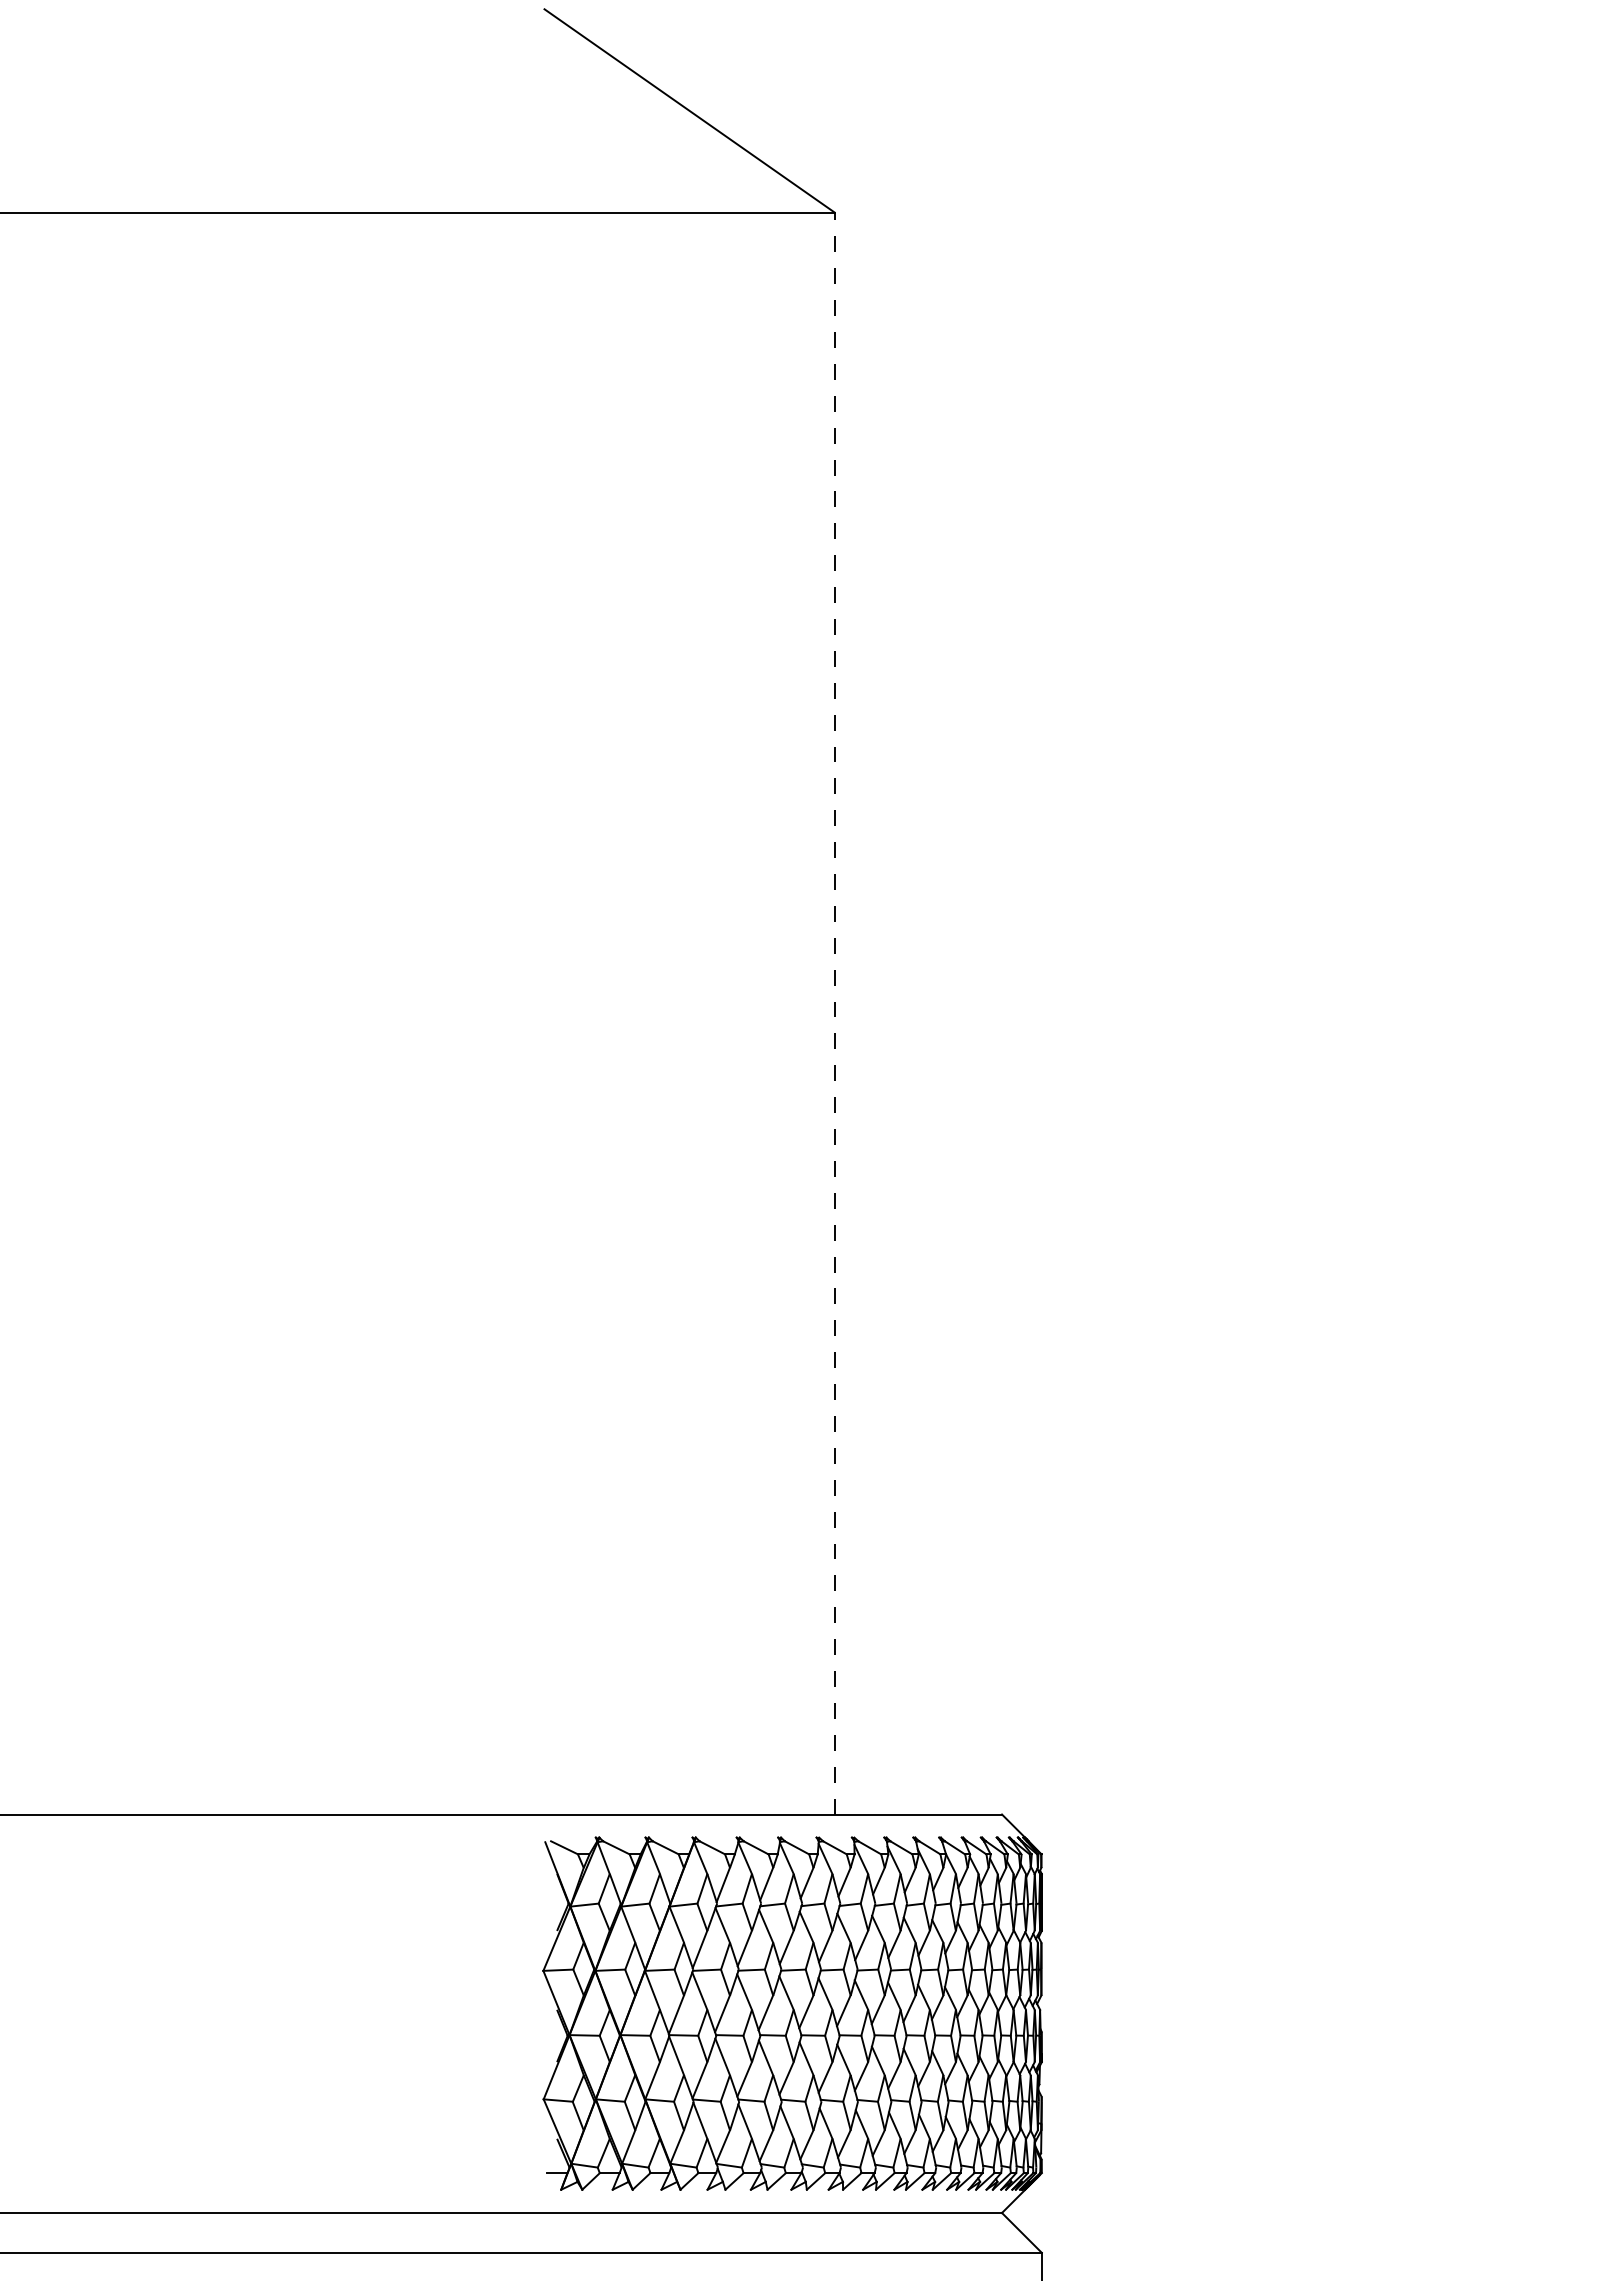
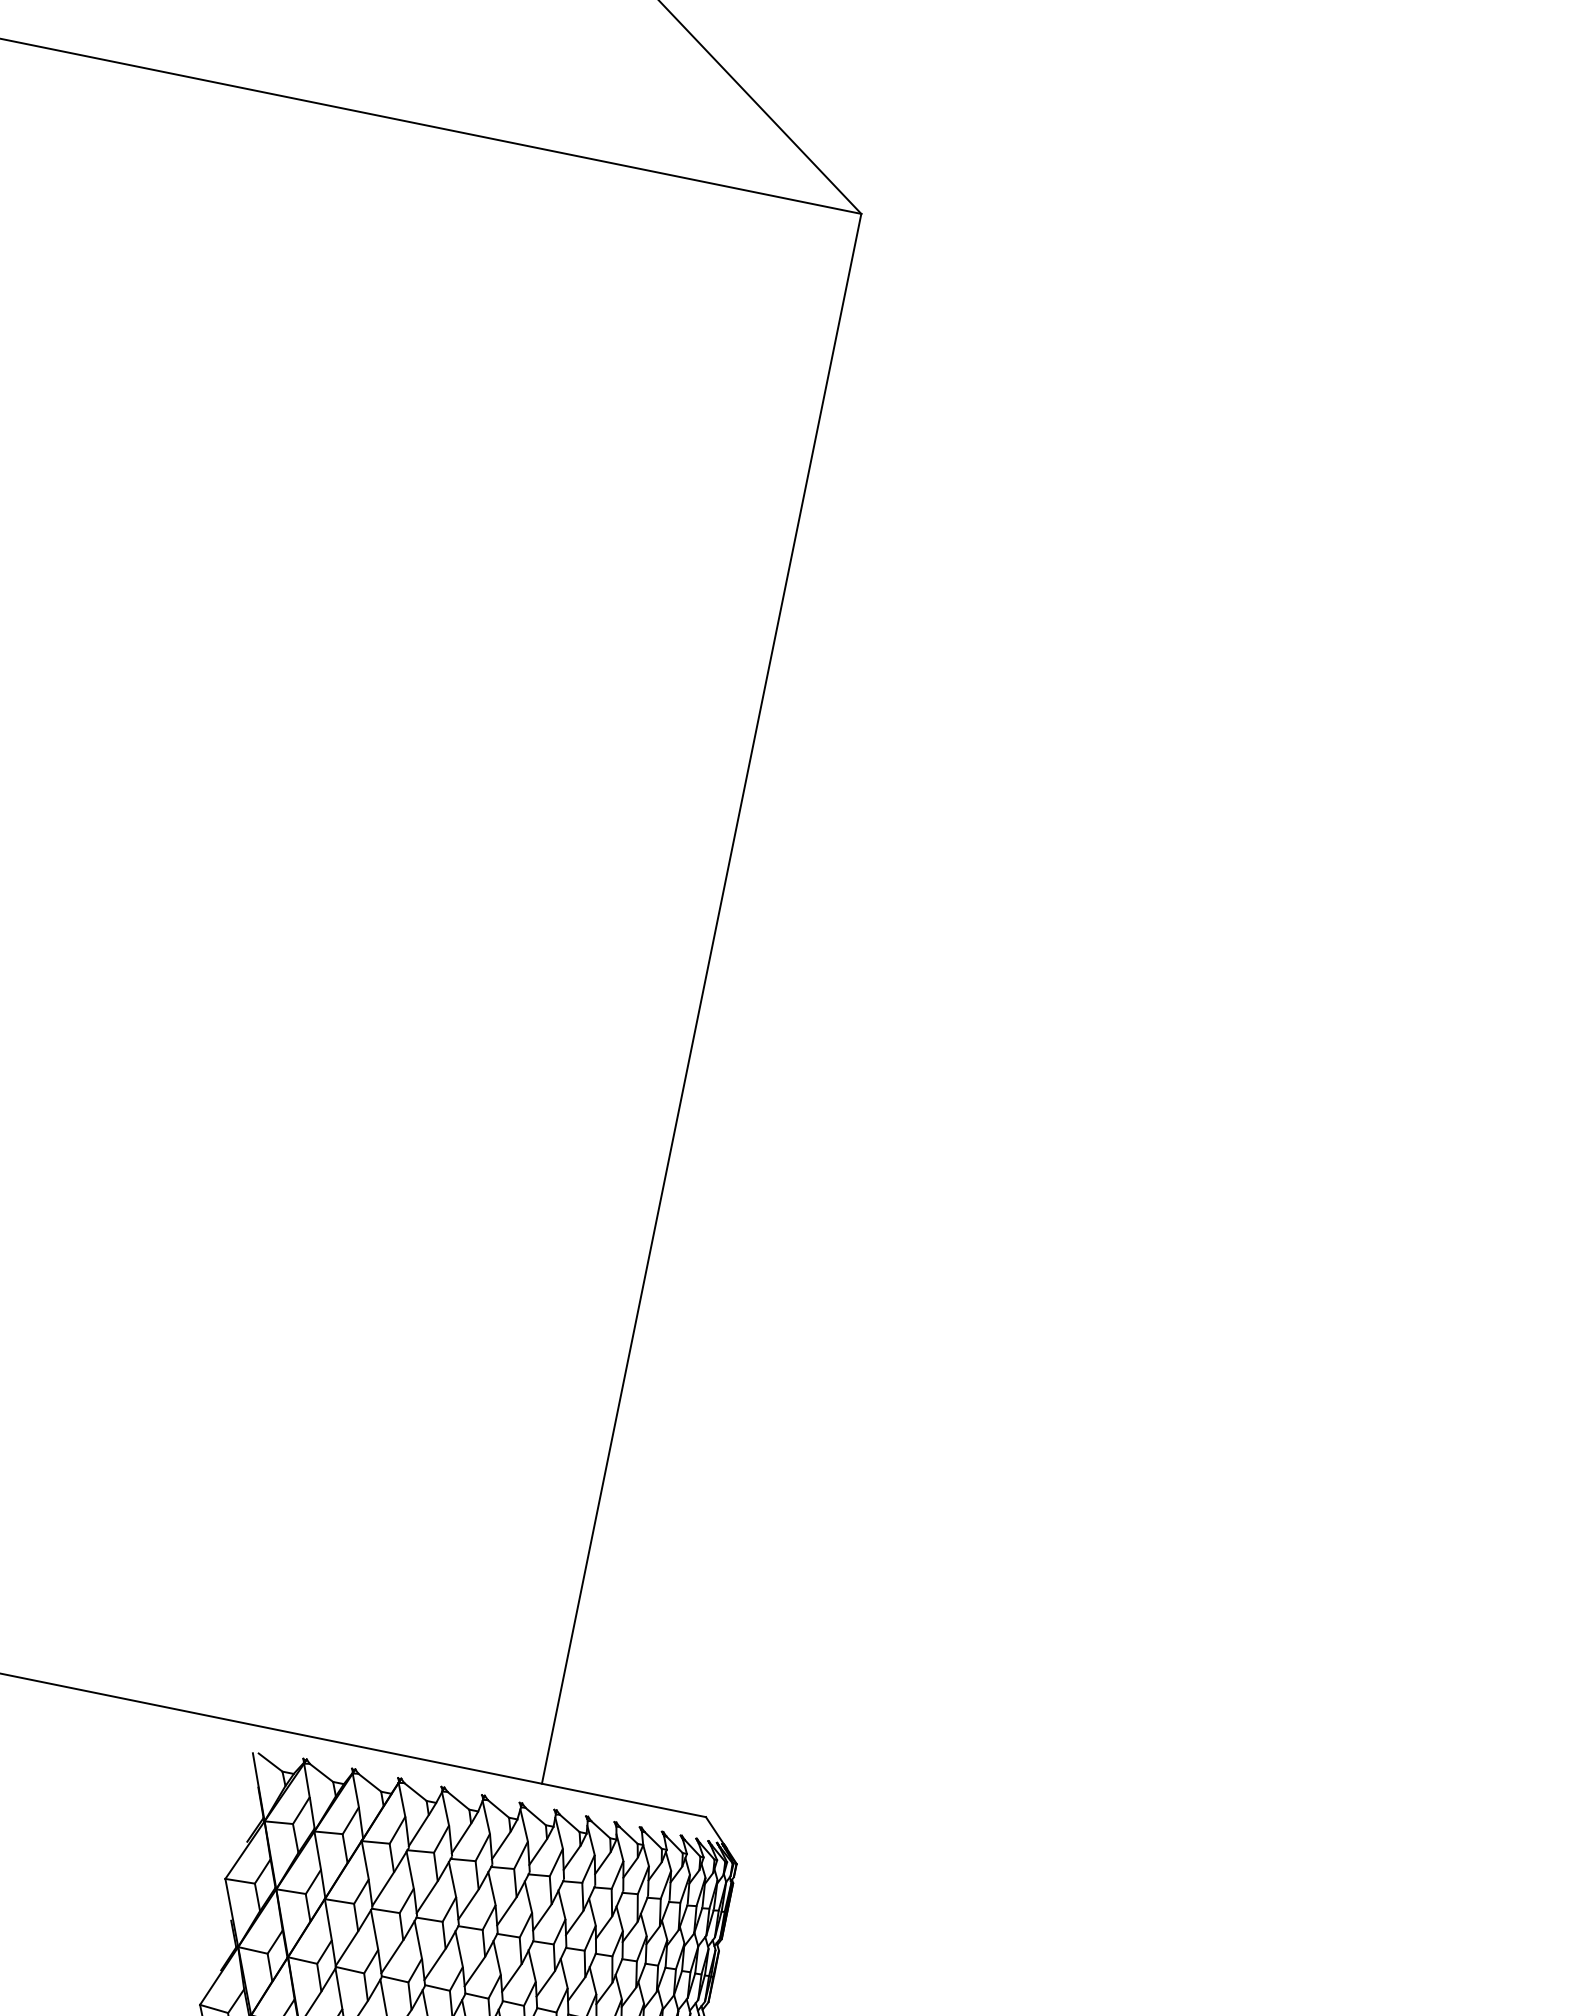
line: (834, 1013) -> (701, 998), dashed -> solid

